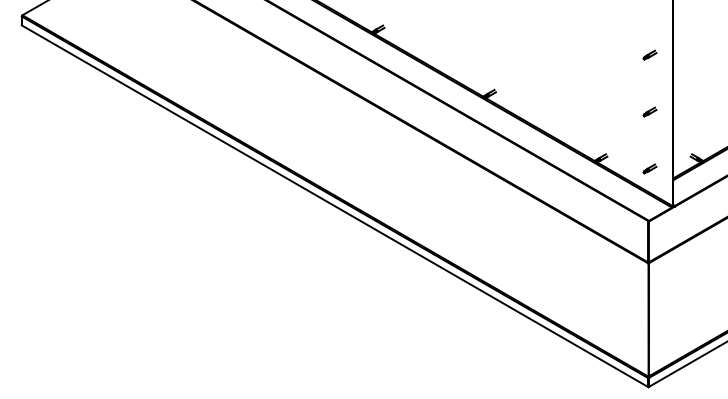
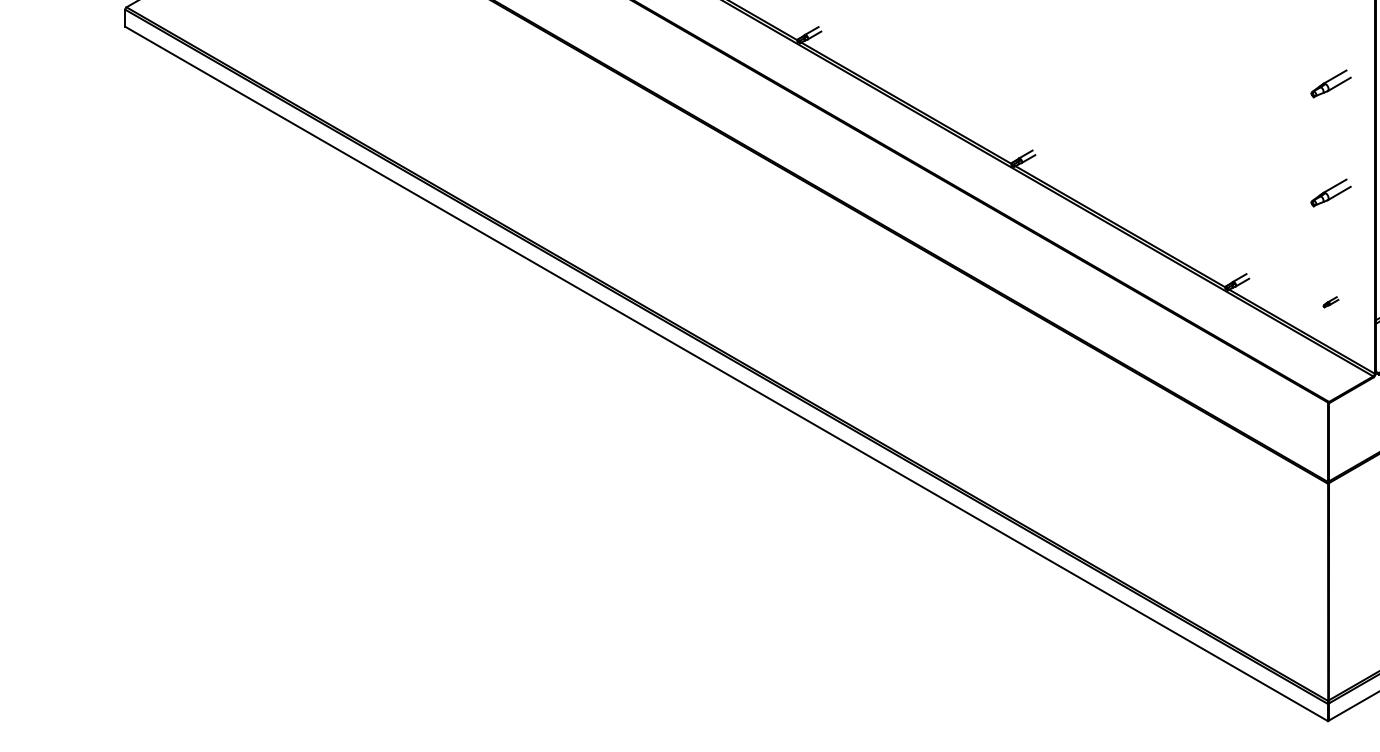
part: (649, 54) -> (1329, 82), size x1.6
part: (649, 111) -> (1329, 191), size x1.6
part: (649, 168) -> (1329, 301), size x0.6

